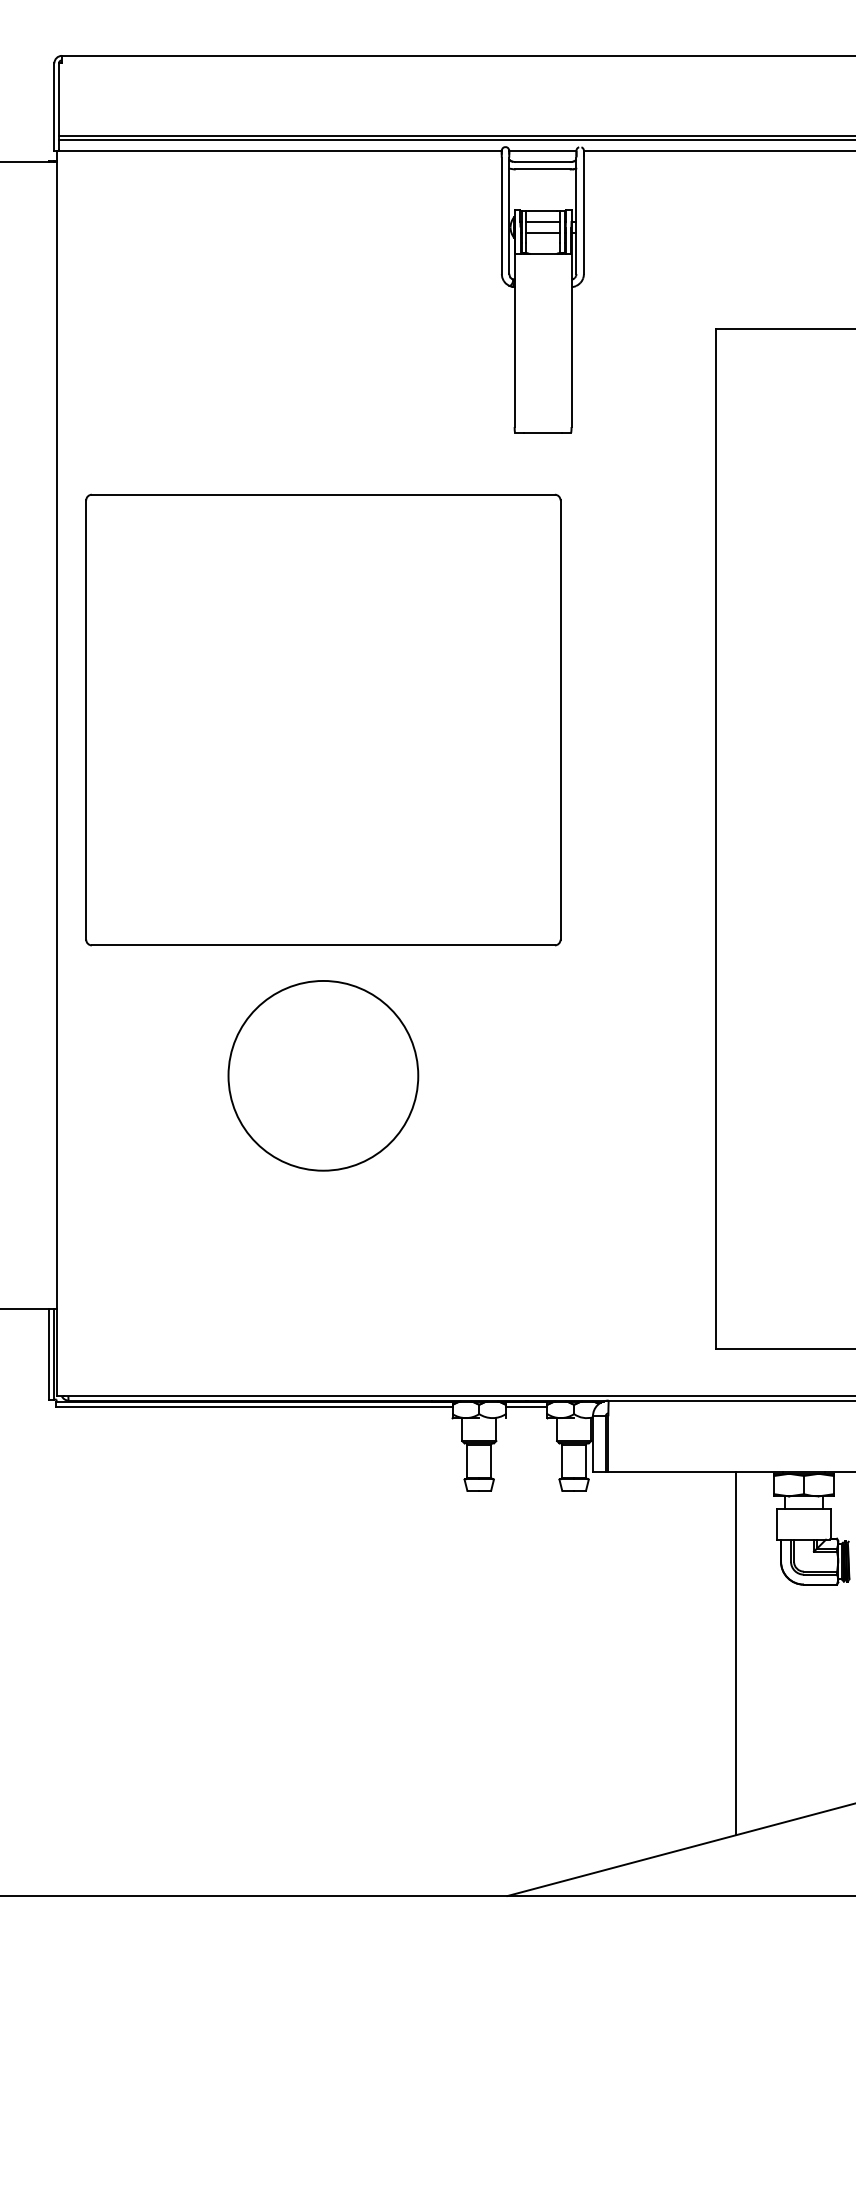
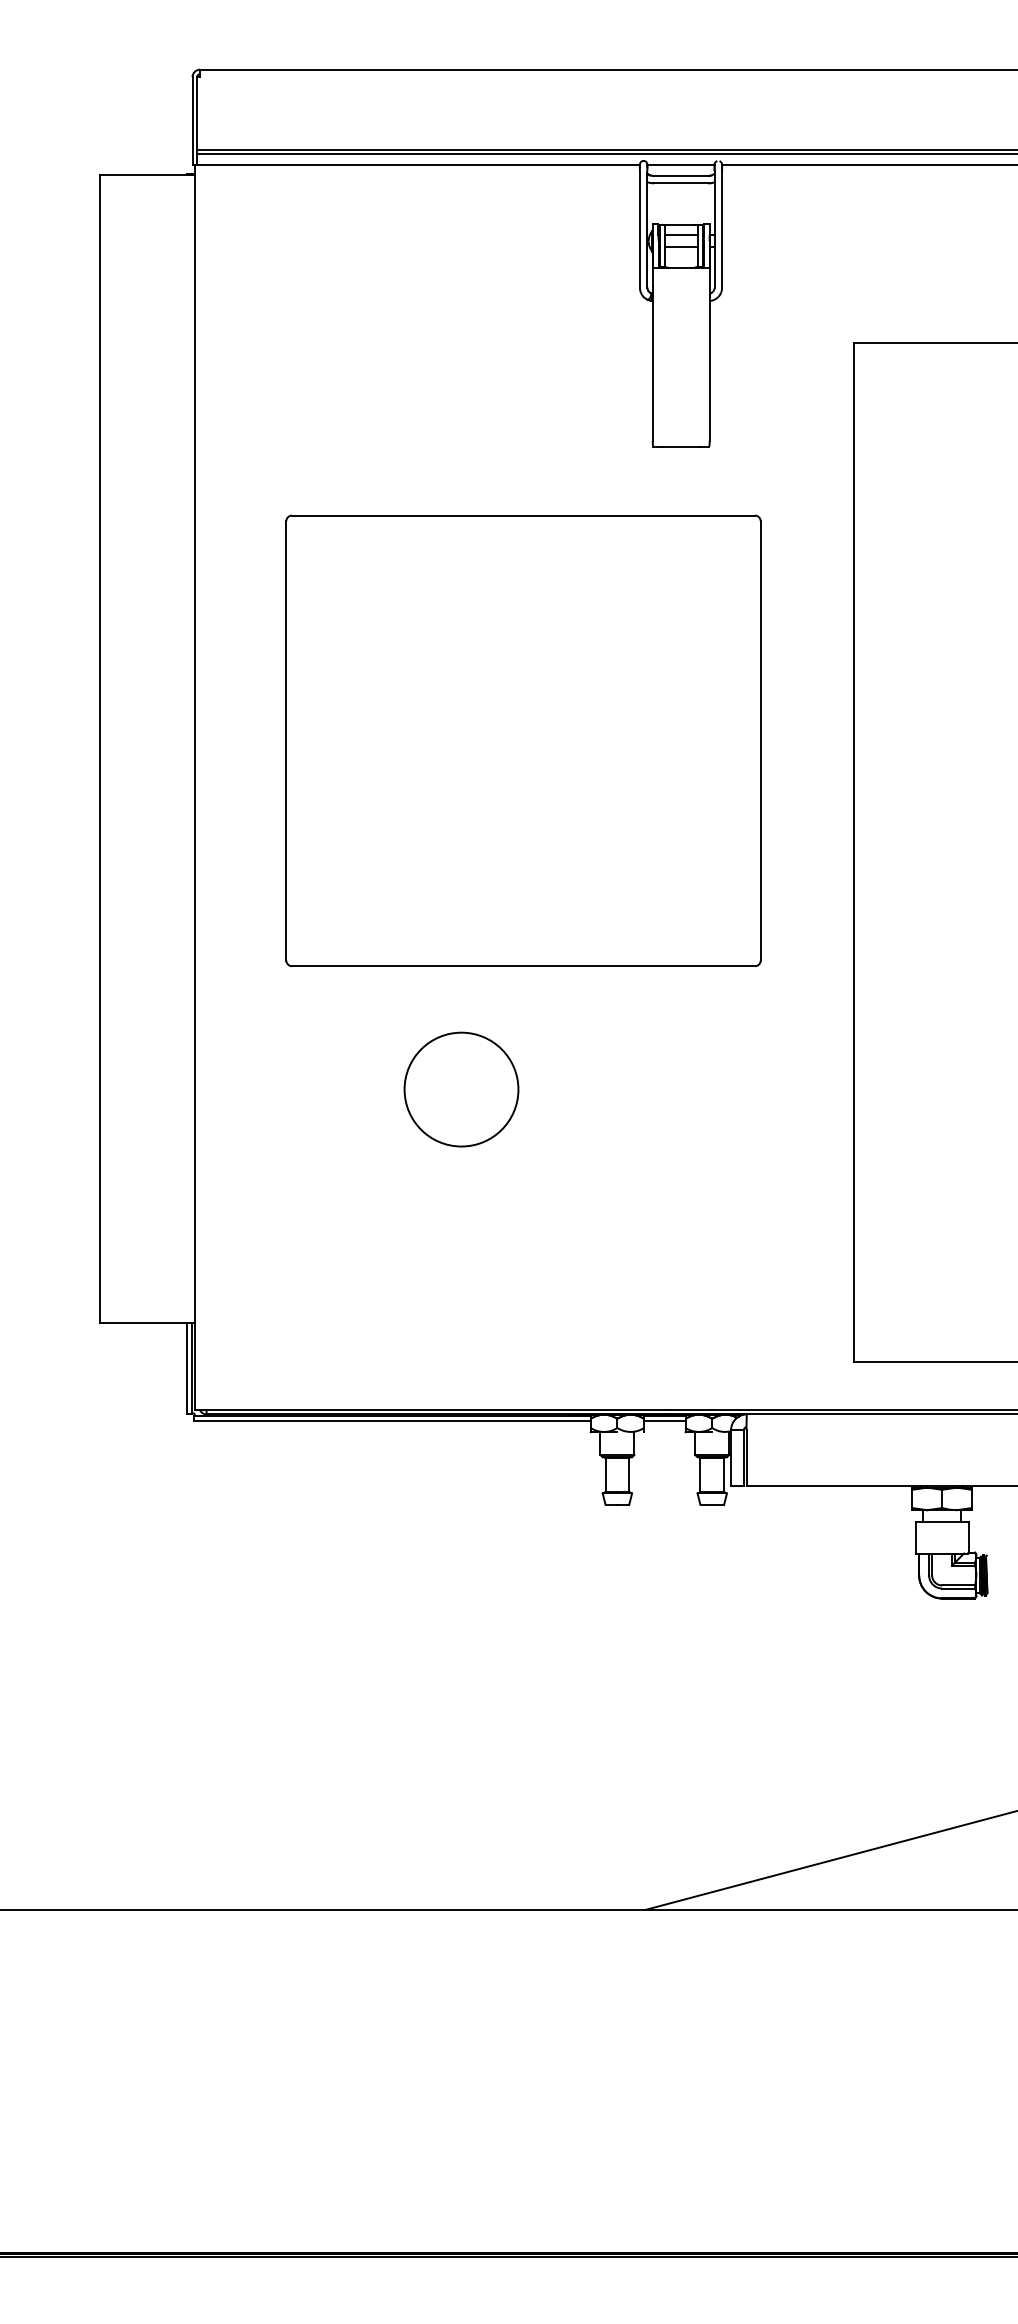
part: (323, 719) -> (523, 740), moved
circle: (323, 1075) -> (461, 1089), size x0.6
line: (736, 1653) -> (874, 1667), removed

